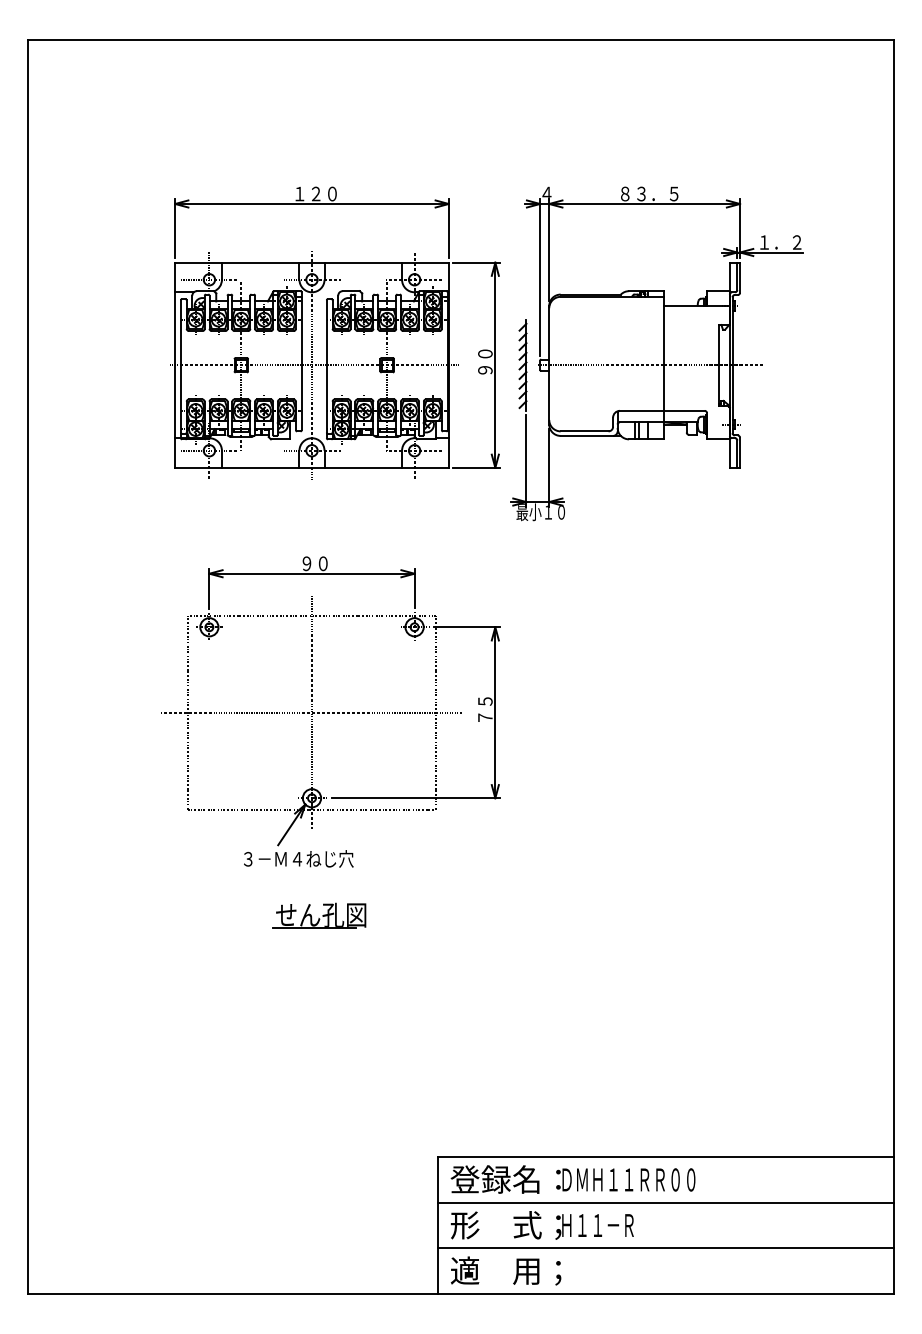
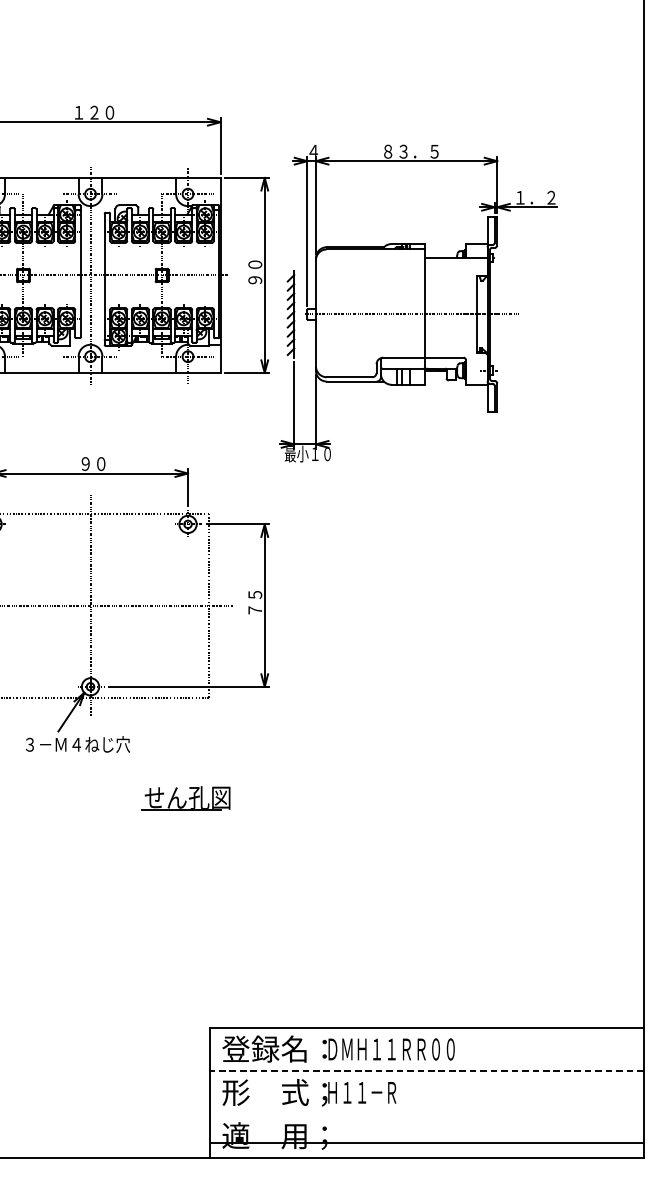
part: (656, 353) -> (417, 303), moved
part: (319, 915) -> (186, 798), moved
line: (666, 1202) -> (427, 1070), solid -> dashed
line: (666, 1248) -> (427, 1143), moved

